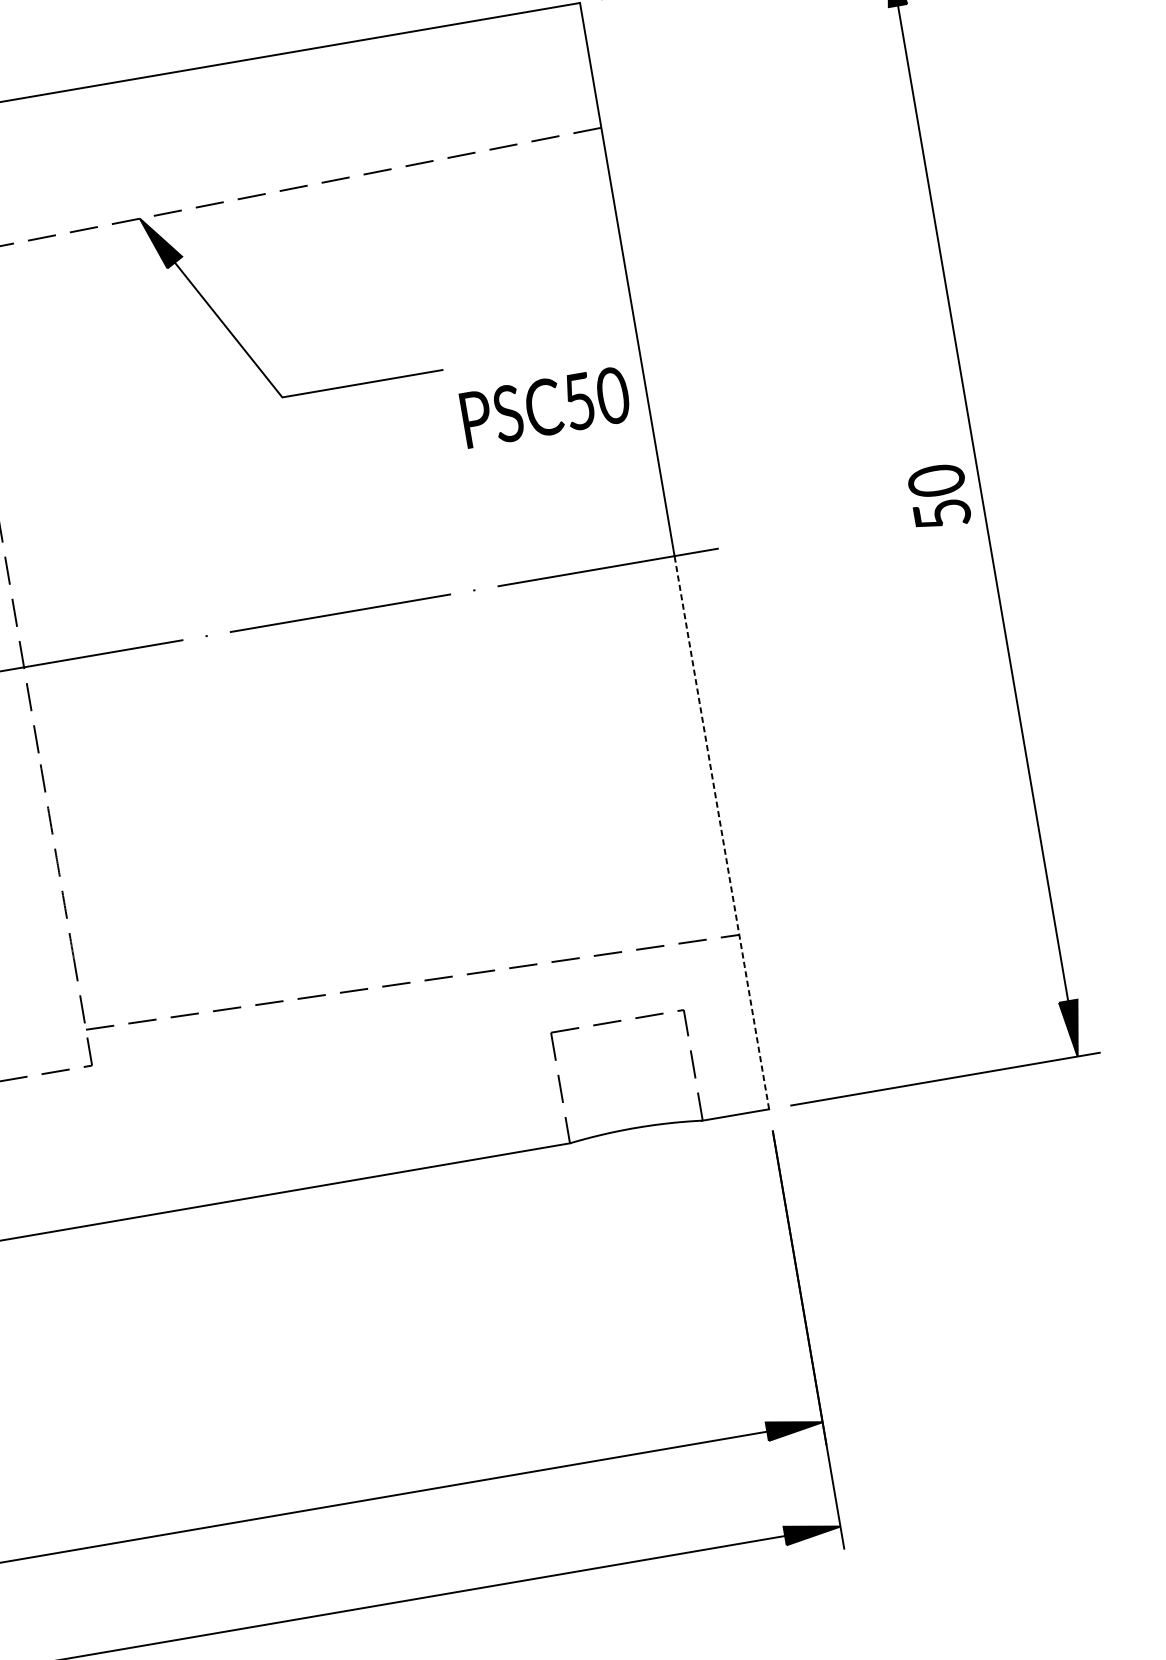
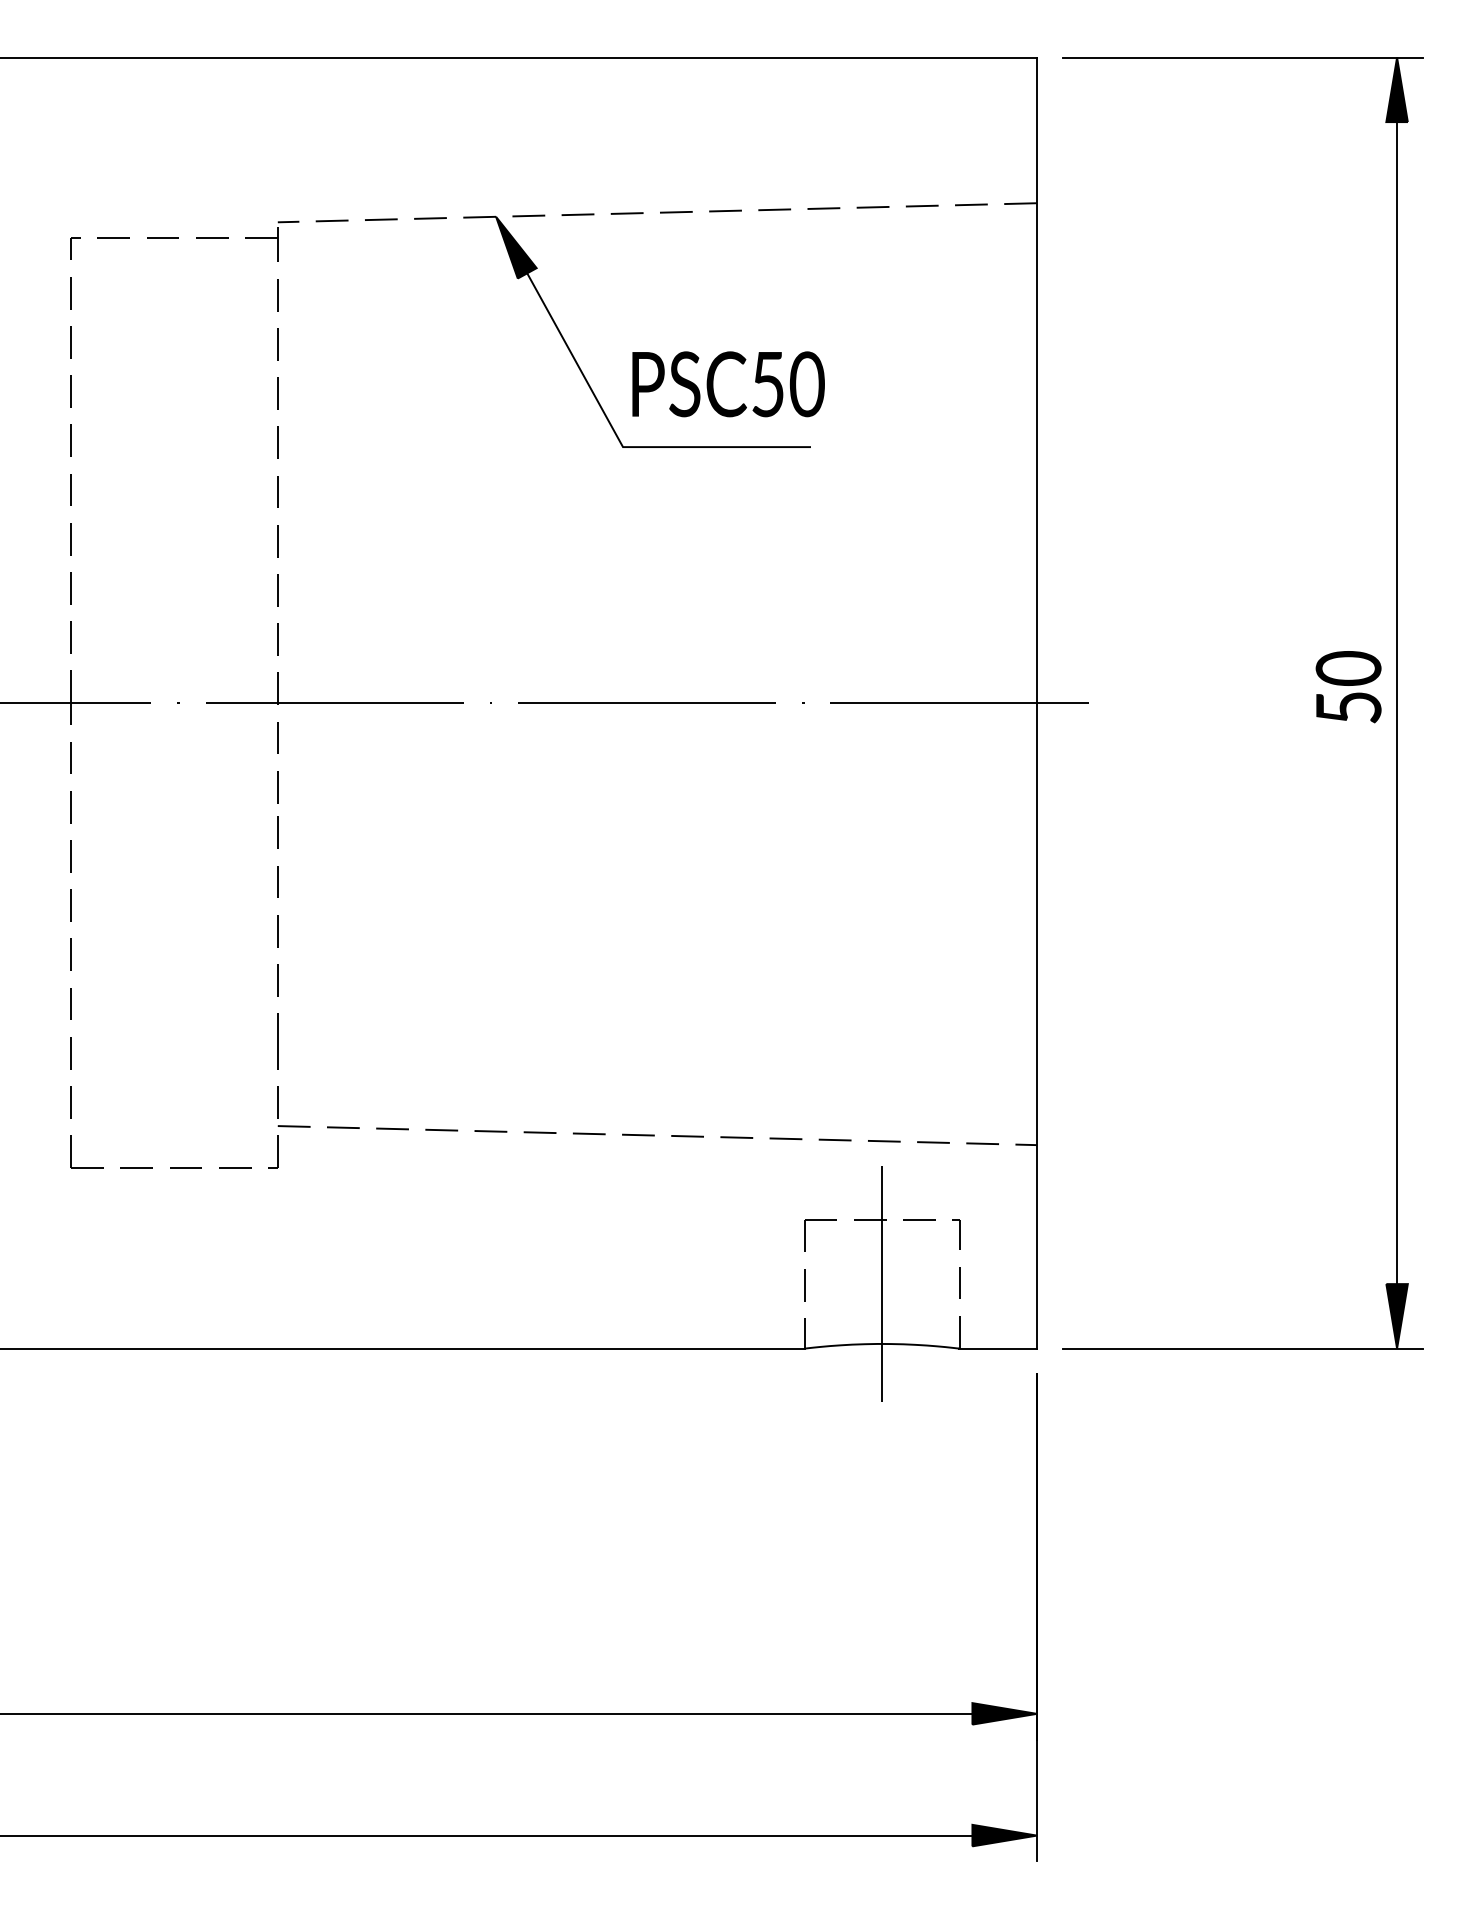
text: (545, 407) -> (728, 384), moved
line: (721, 832) -> (1036, 1025), dashed -> solid
line: (627, 1076) -> (882, 1284), added

